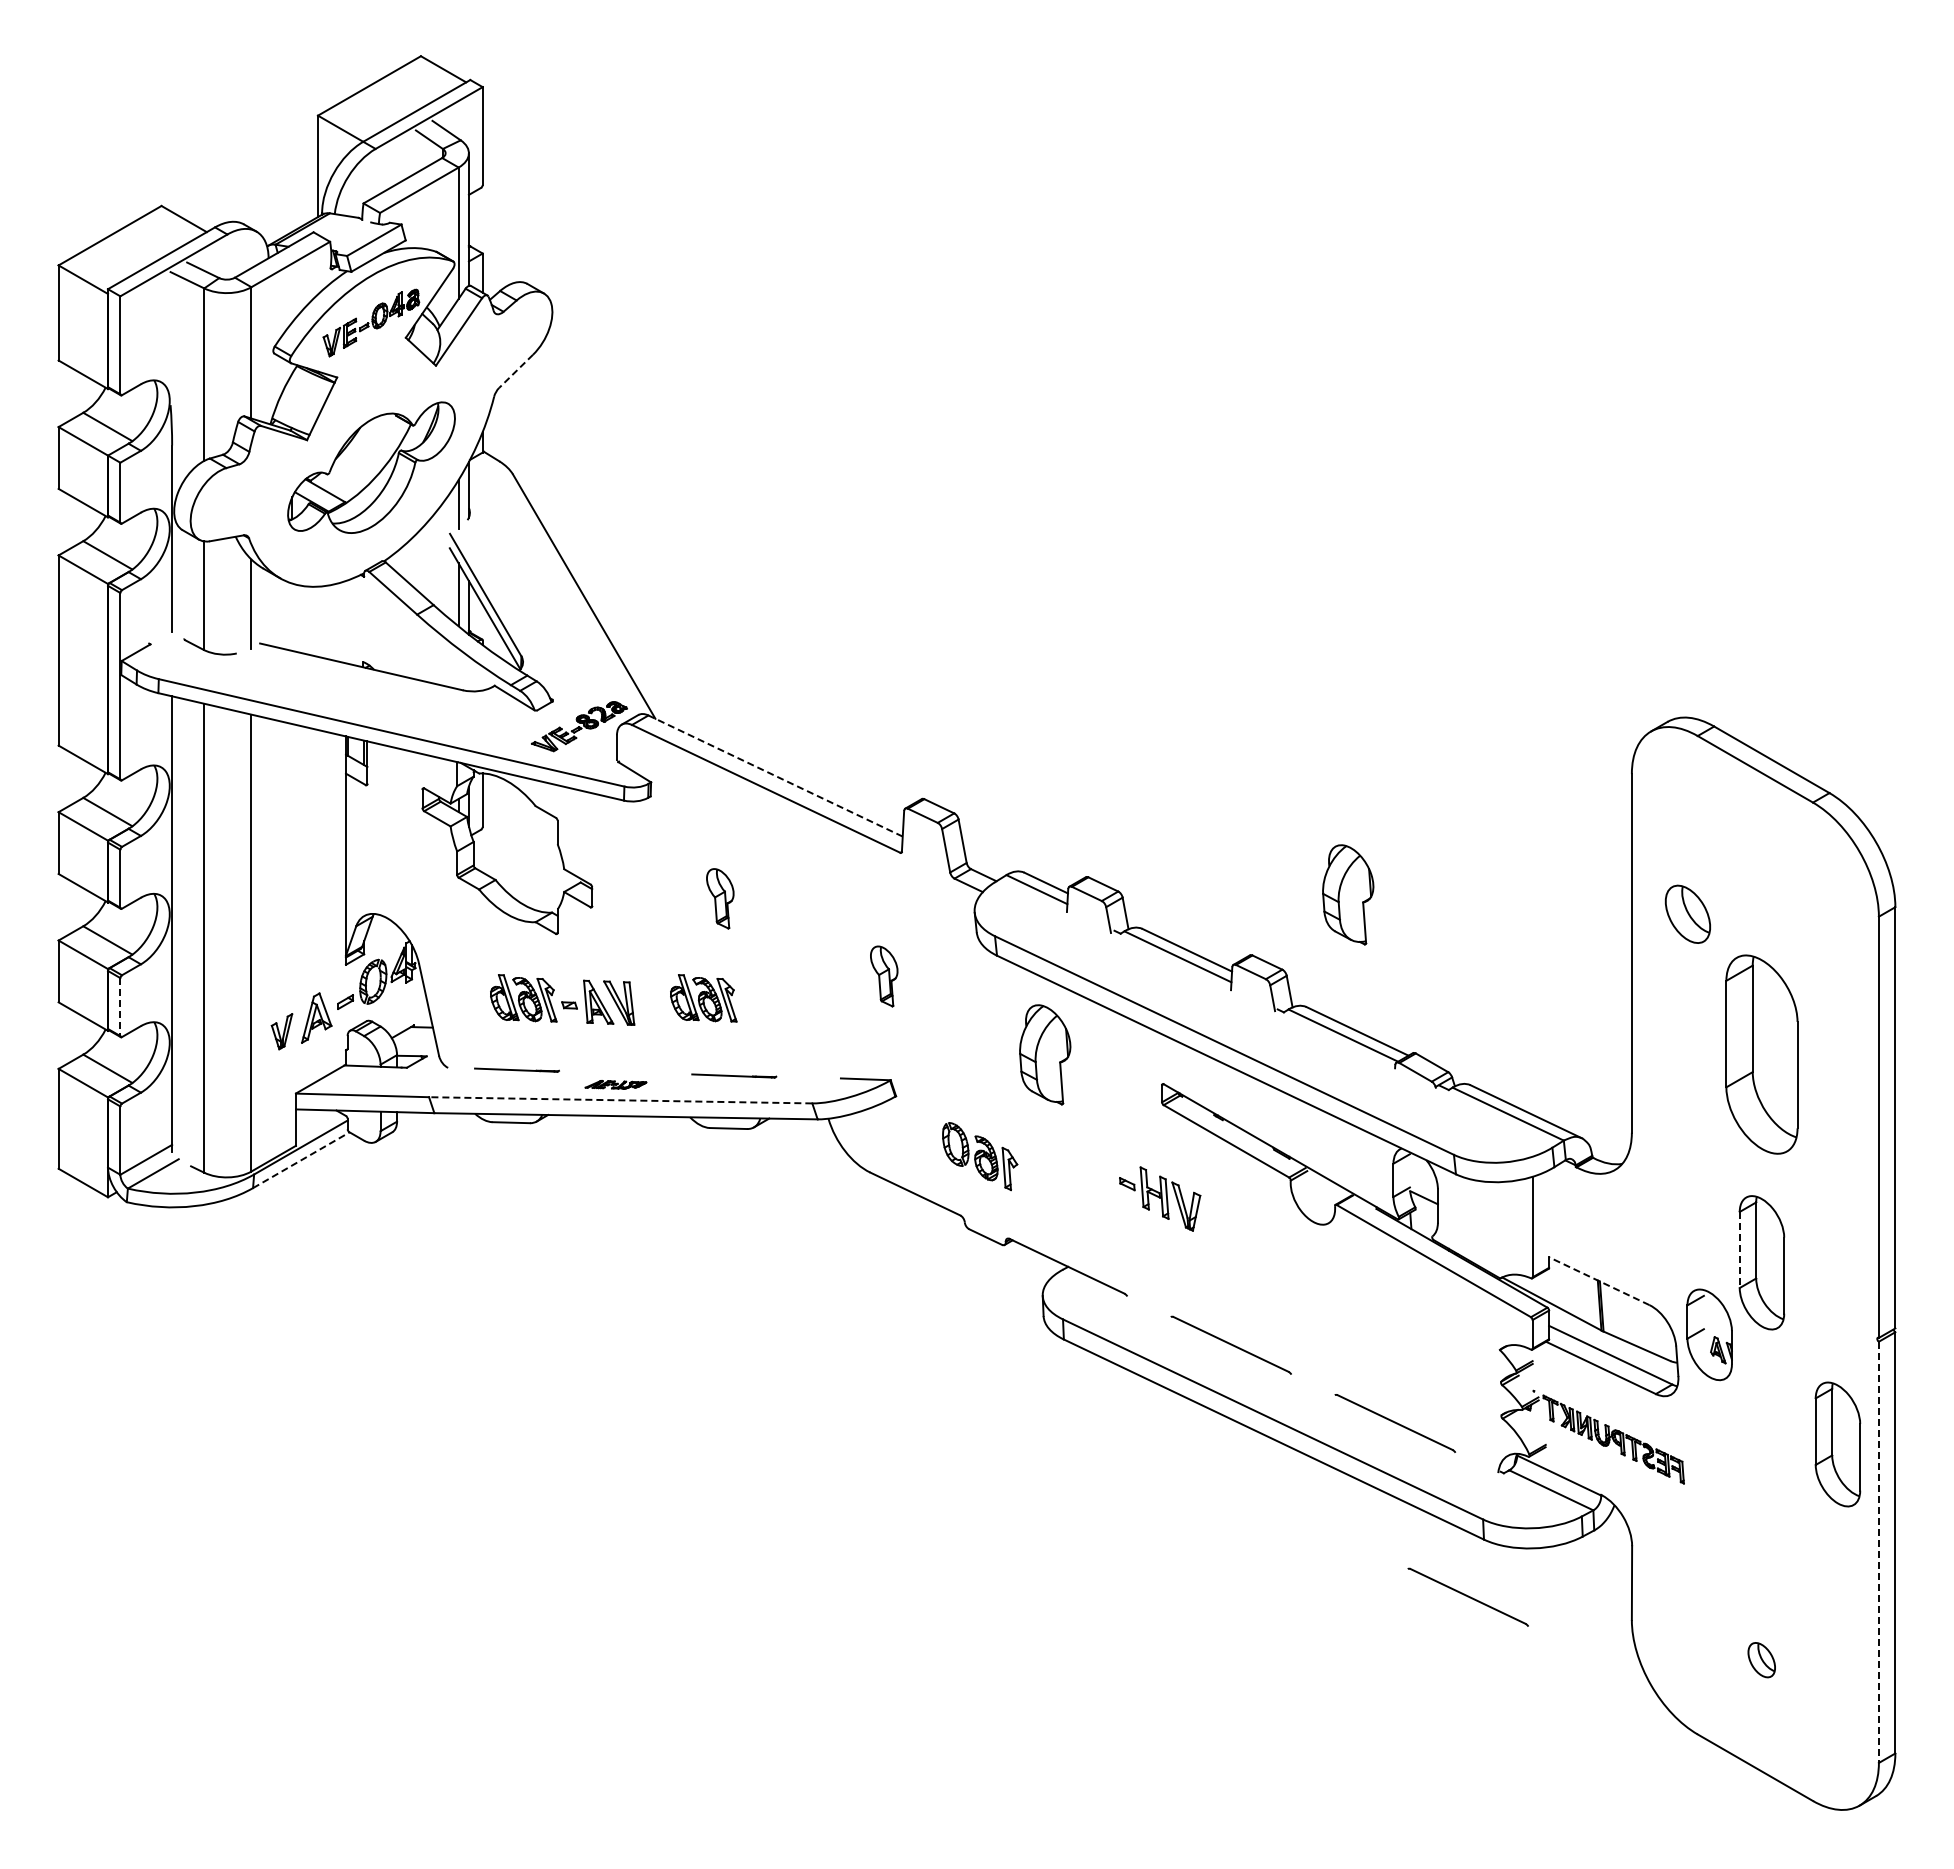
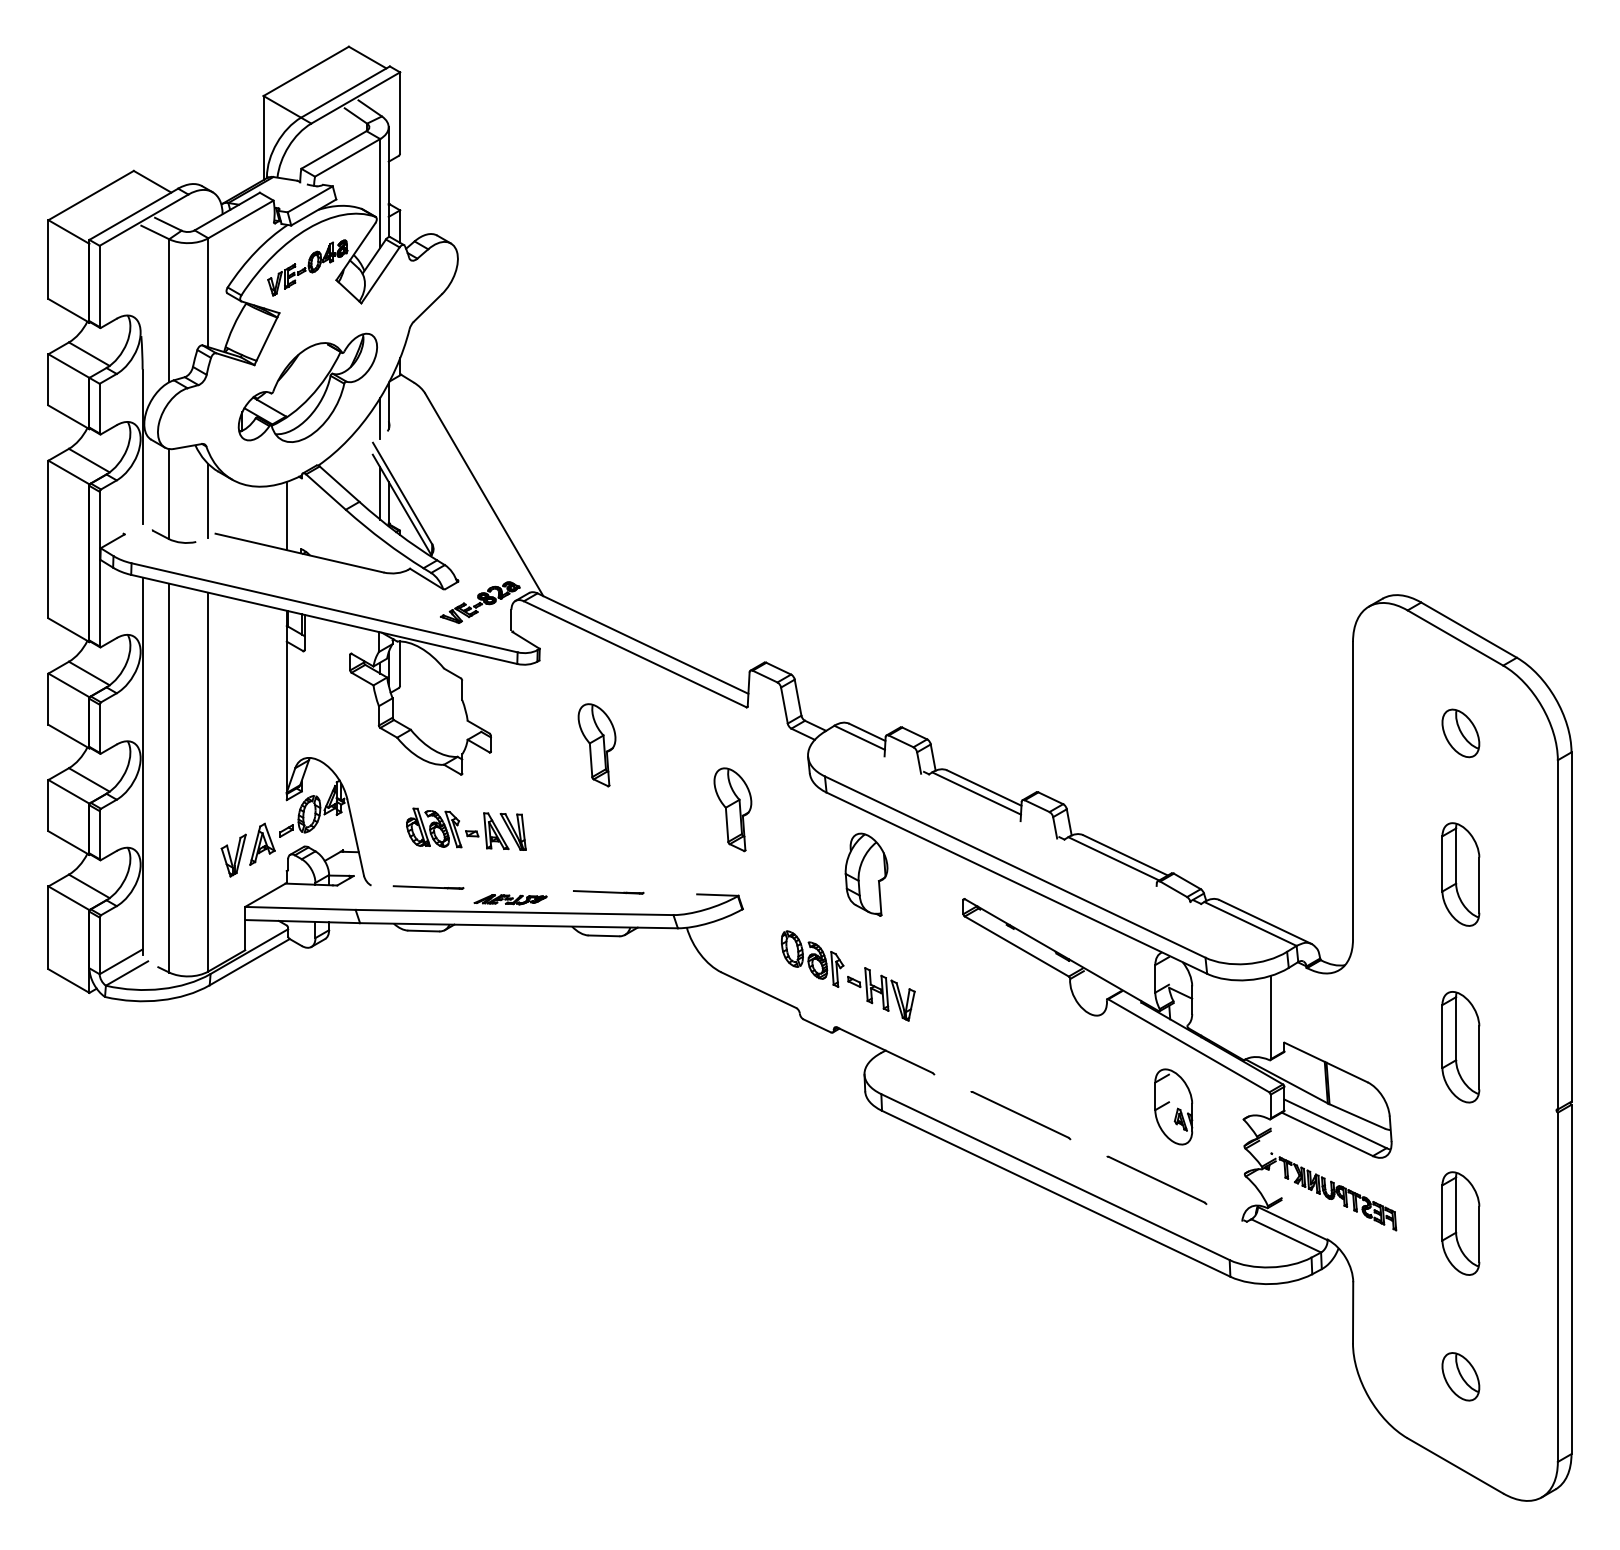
line: (516, 371) -> (428, 308), dashed -> solid
line: (346, 622) -> (287, 516), added
line: (775, 776) -> (642, 643), dashed -> solid
part: (1348, 894) -> (1118, 741), removed
part: (720, 898) -> (597, 745), size x1.67
part: (1687, 913) -> (1460, 732), moved
part: (884, 976) -> (733, 809), size x1.67
part: (703, 998) -> (583, 828), removed
line: (120, 1007) -> (99, 835), dashed -> solid
part: (281, 1031) -> (233, 855), size x1.43
part: (1761, 1054) -> (1460, 874), size x0.62
part: (615, 1084) -> (510, 899), size x1.43
line: (620, 1100) -> (514, 912), dashed -> solid
line: (301, 1160) -> (249, 962), dashed -> solid
part: (1160, 1198) -> (881, 993), moved
line: (1739, 1250) -> (1442, 1037), dashed -> solid
line: (1599, 1281) -> (1326, 1062), dashed -> solid
part: (1709, 1334) -> (1173, 1106), moved
part: (1837, 1444) -> (1460, 1223), moved
line: (1878, 1552) -> (1557, 1287), dashed -> solid
line: (1467, 1596) -> (1216, 1323), removed
part: (1761, 1659) -> (1460, 1376), size x1.67

